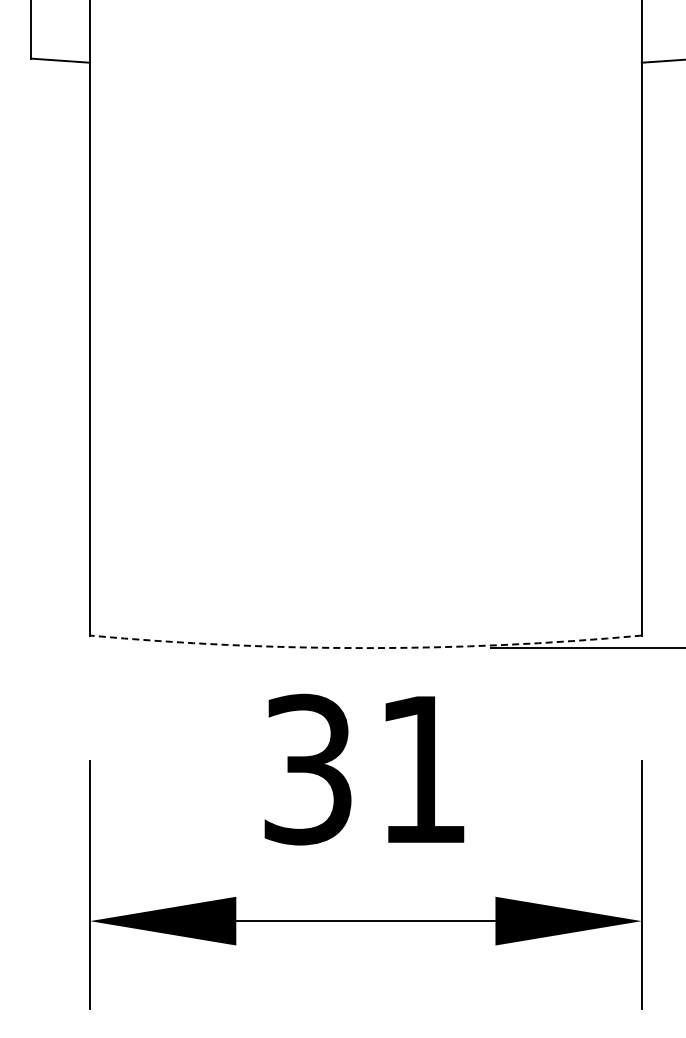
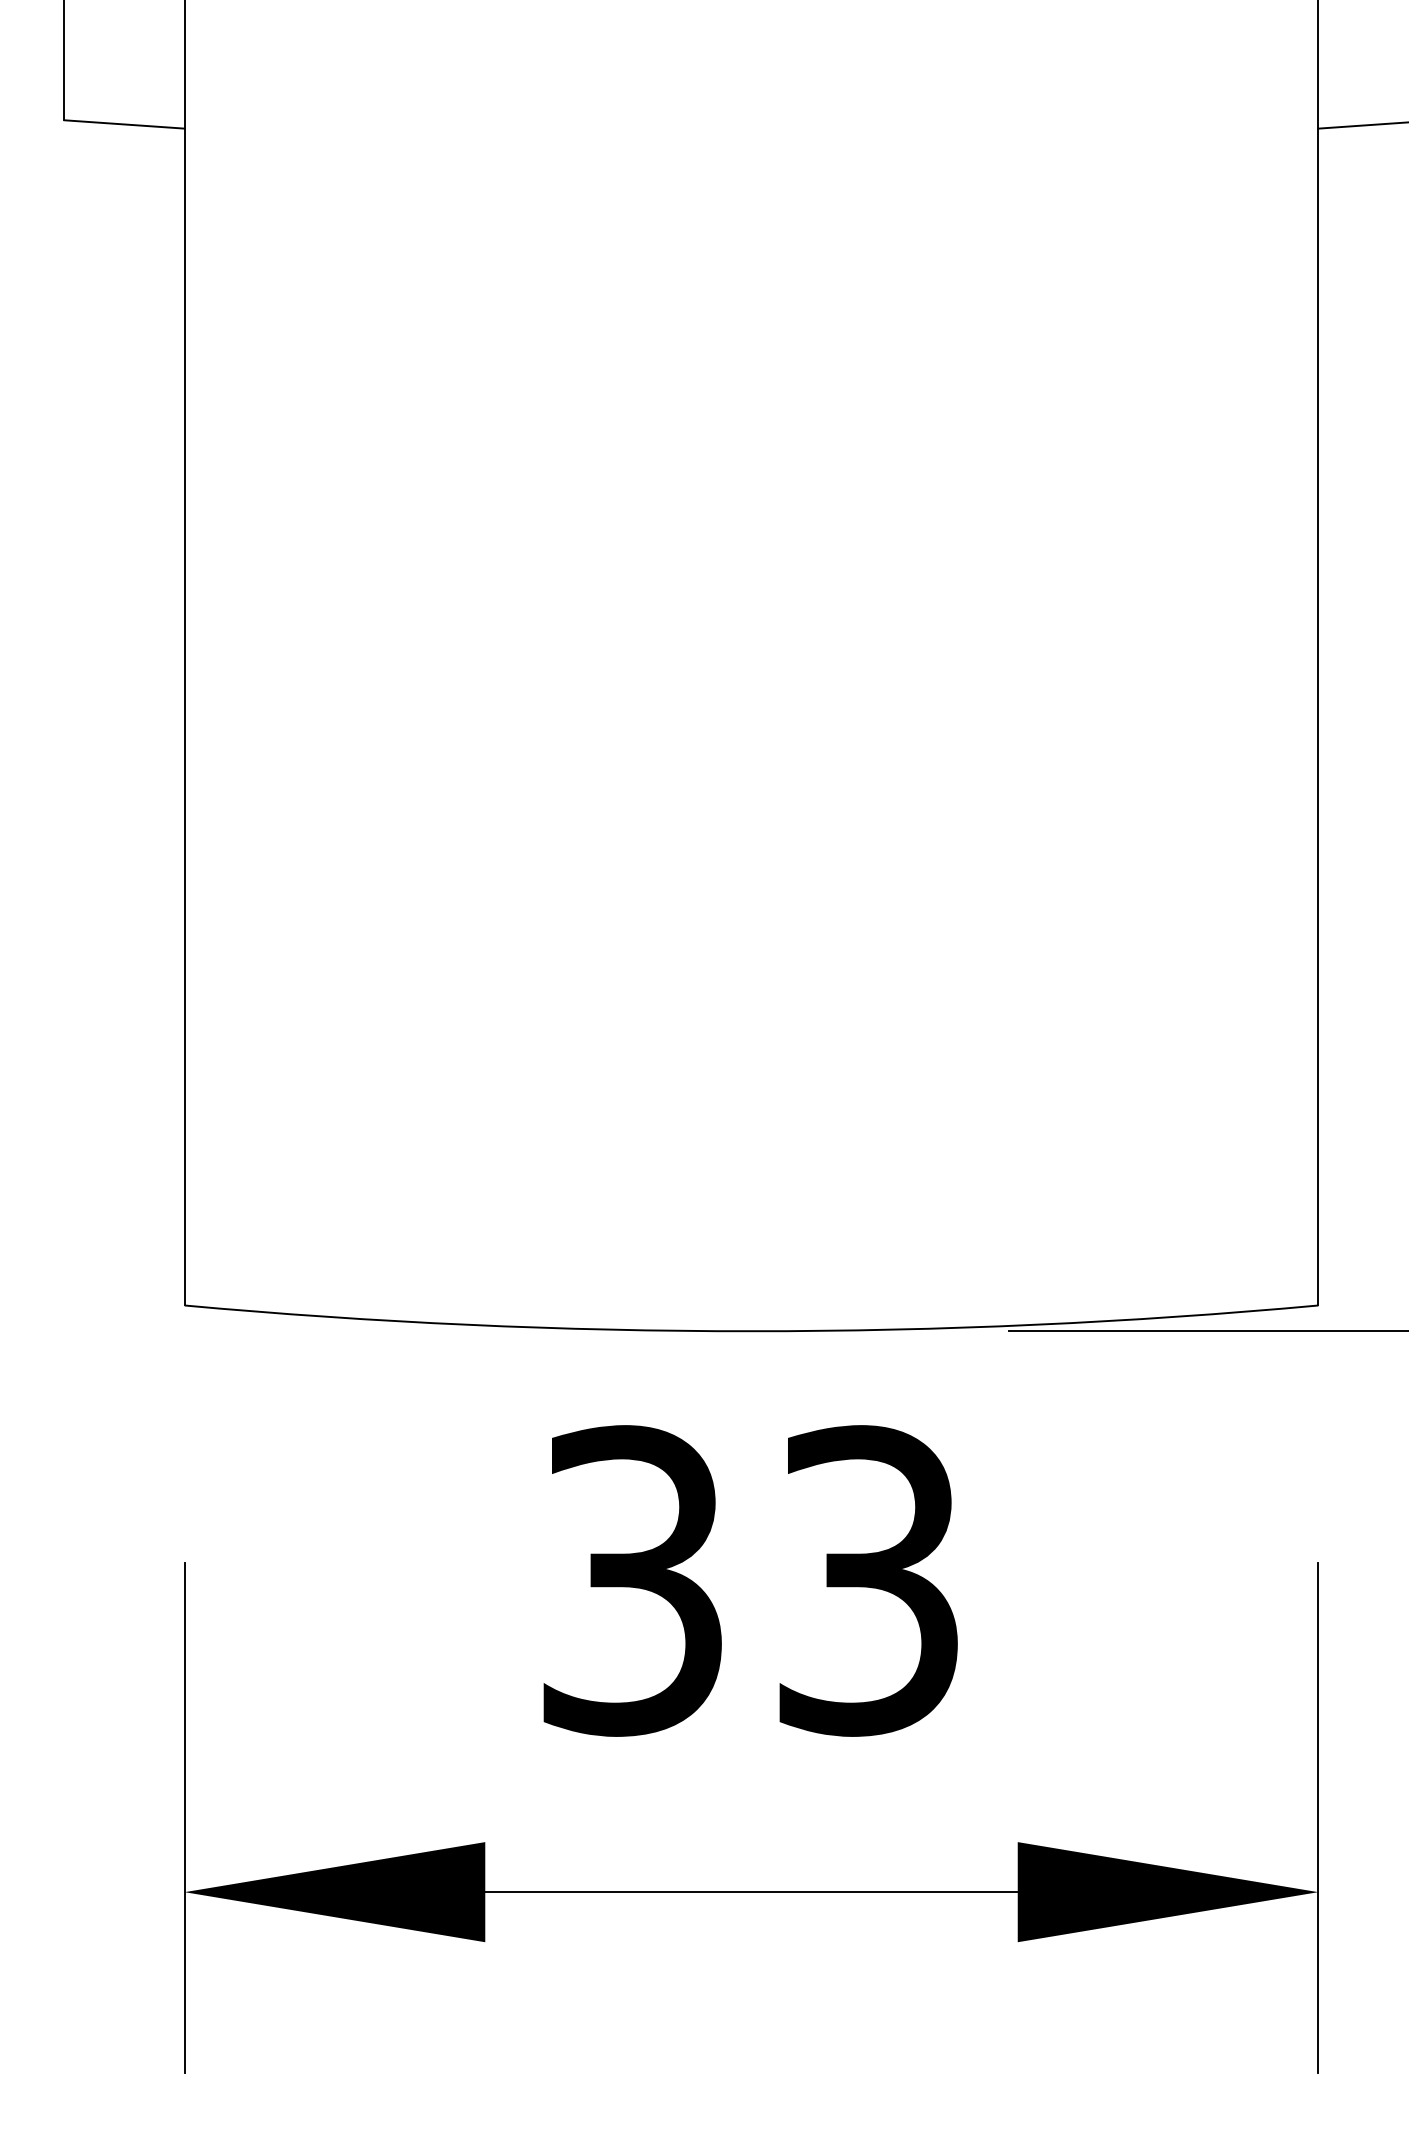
arc: (365, 648) -> (750, 1332), dashed -> solid
text: (422, 769) -> (867, 1580), 31 -> 33

